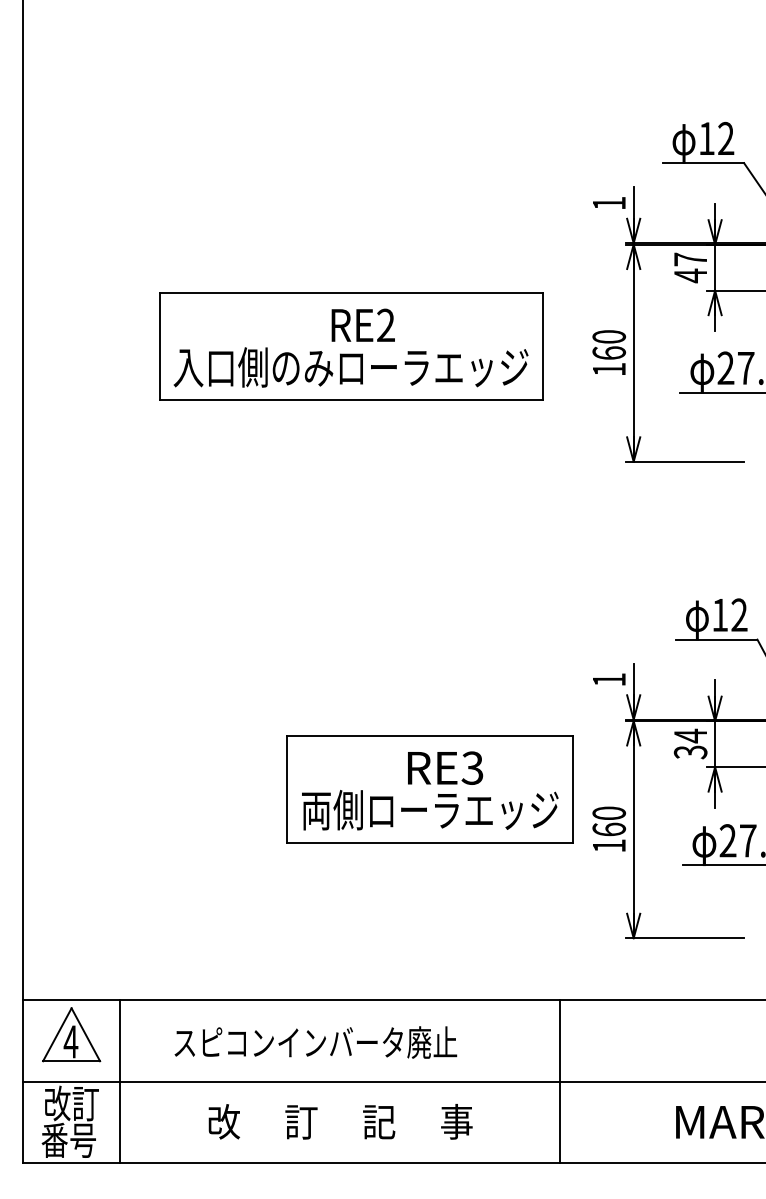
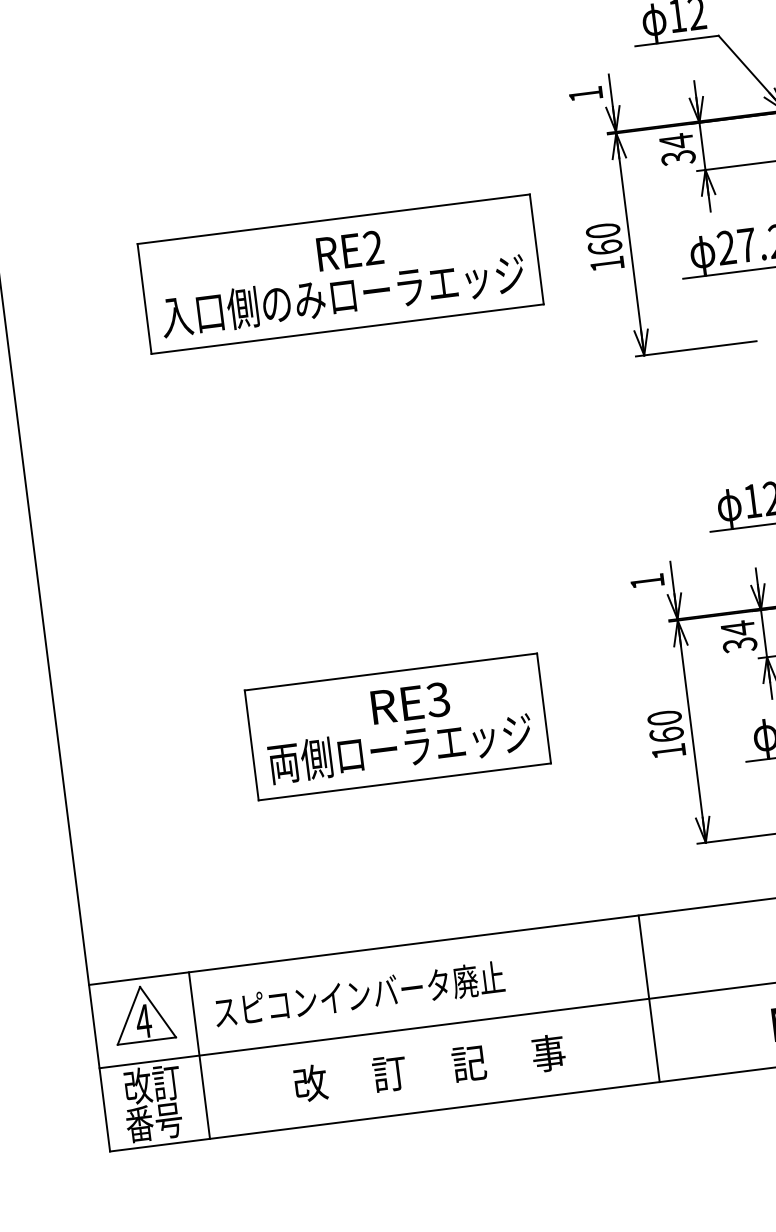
text: (690, 267) -> (677, 149), 47 -> 34
part: (429, 789) -> (397, 727), moved
text: (315, 1042) -> (359, 994), moved

